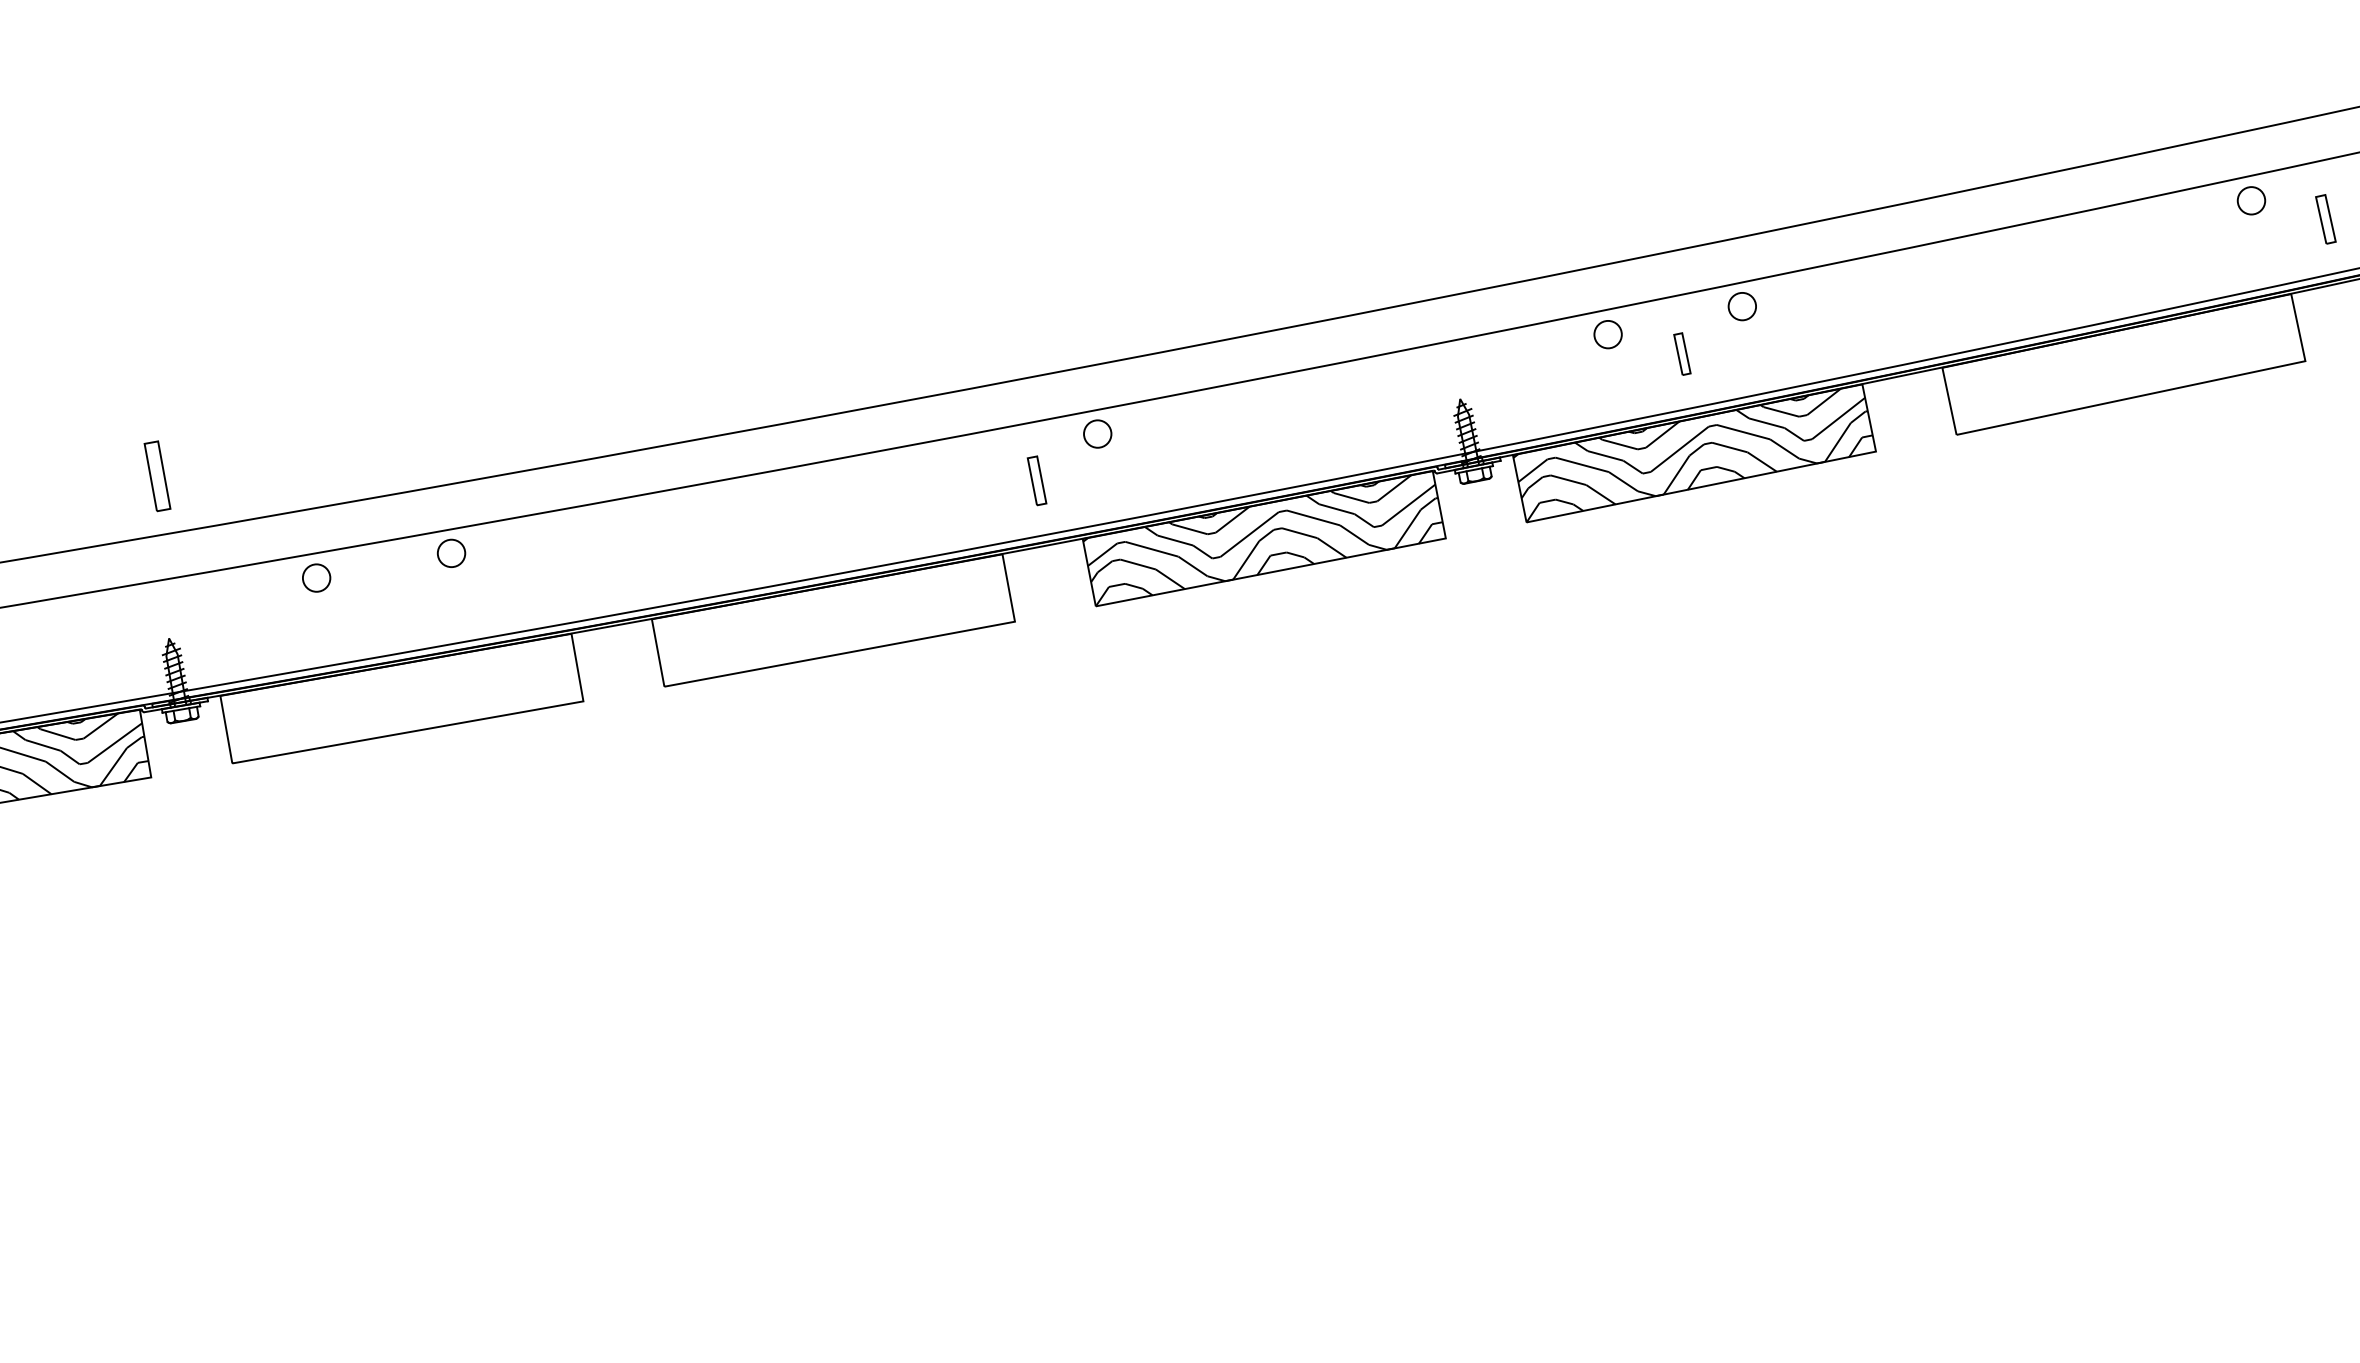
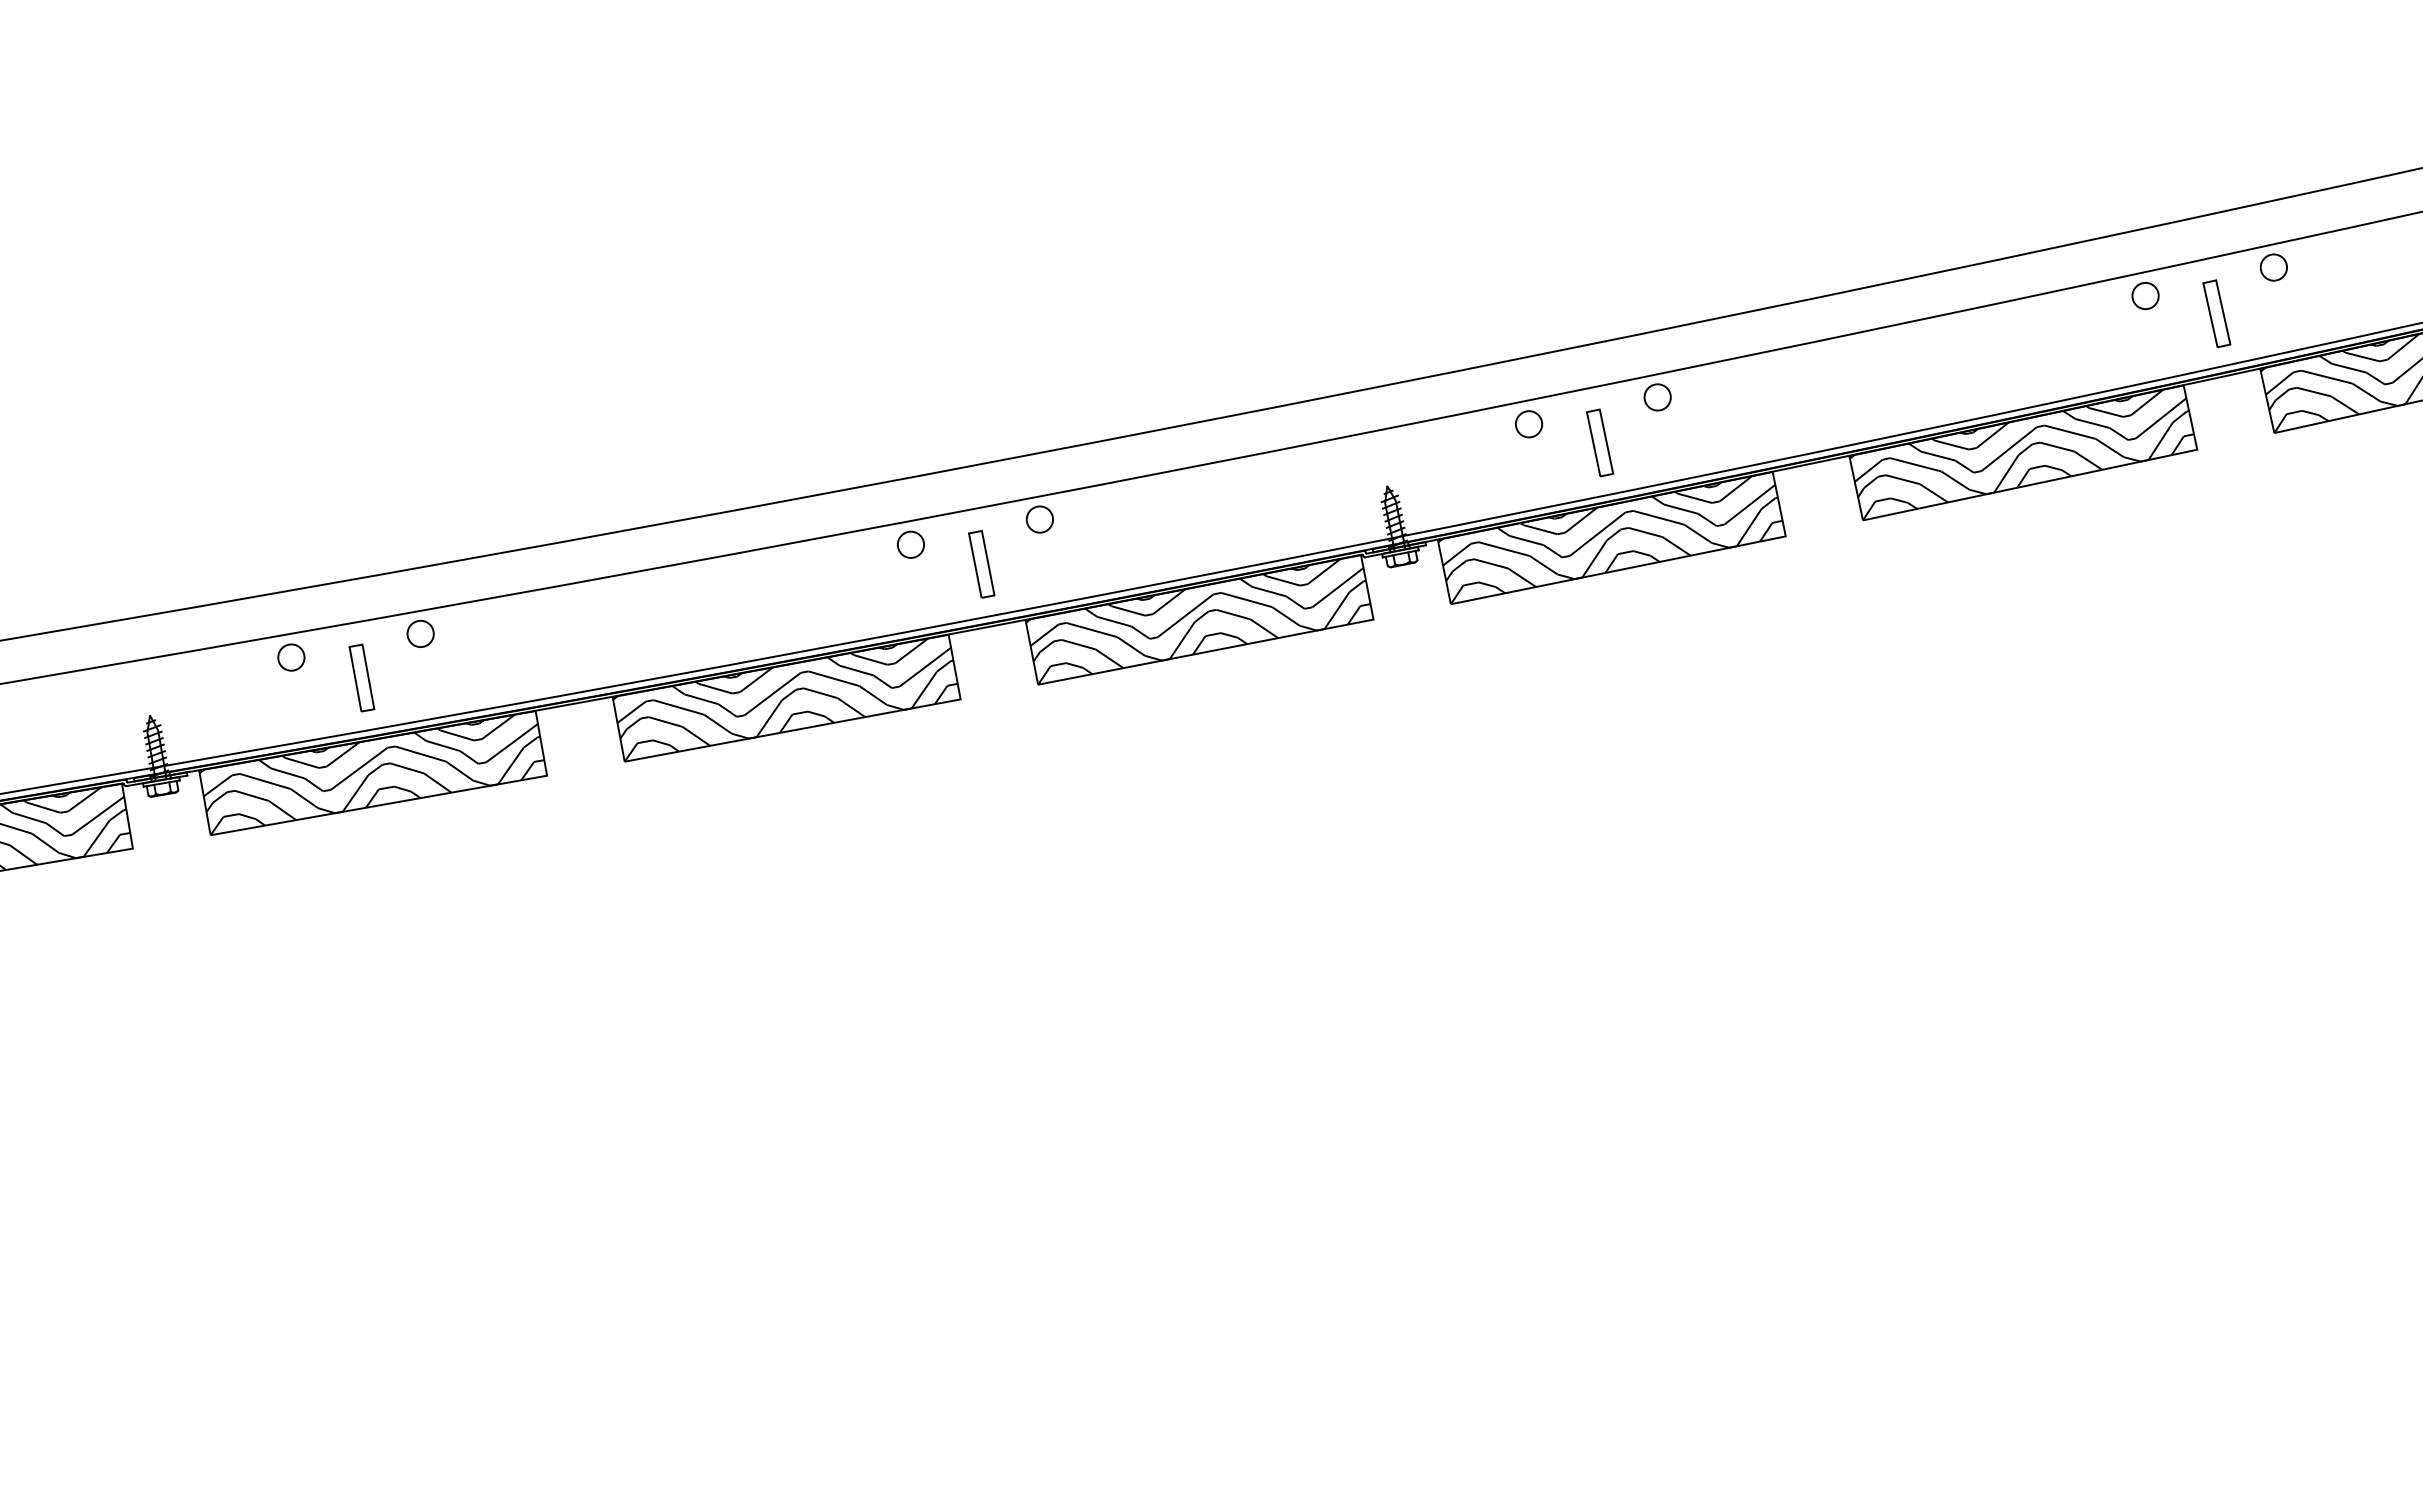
part: (2325, 219) -> (2216, 313), size x1.43
part: (1682, 353) -> (1600, 442), size x1.67
hatch: (2121, 366) -> (2021, 454), added
circle: (962, 460) -> (910, 544), added
part: (157, 475) -> (361, 677), moved
part: (1036, 480) -> (981, 564), size x1.43
hatch: (832, 621) -> (785, 699), added
hatch: (400, 700) -> (371, 774), added

